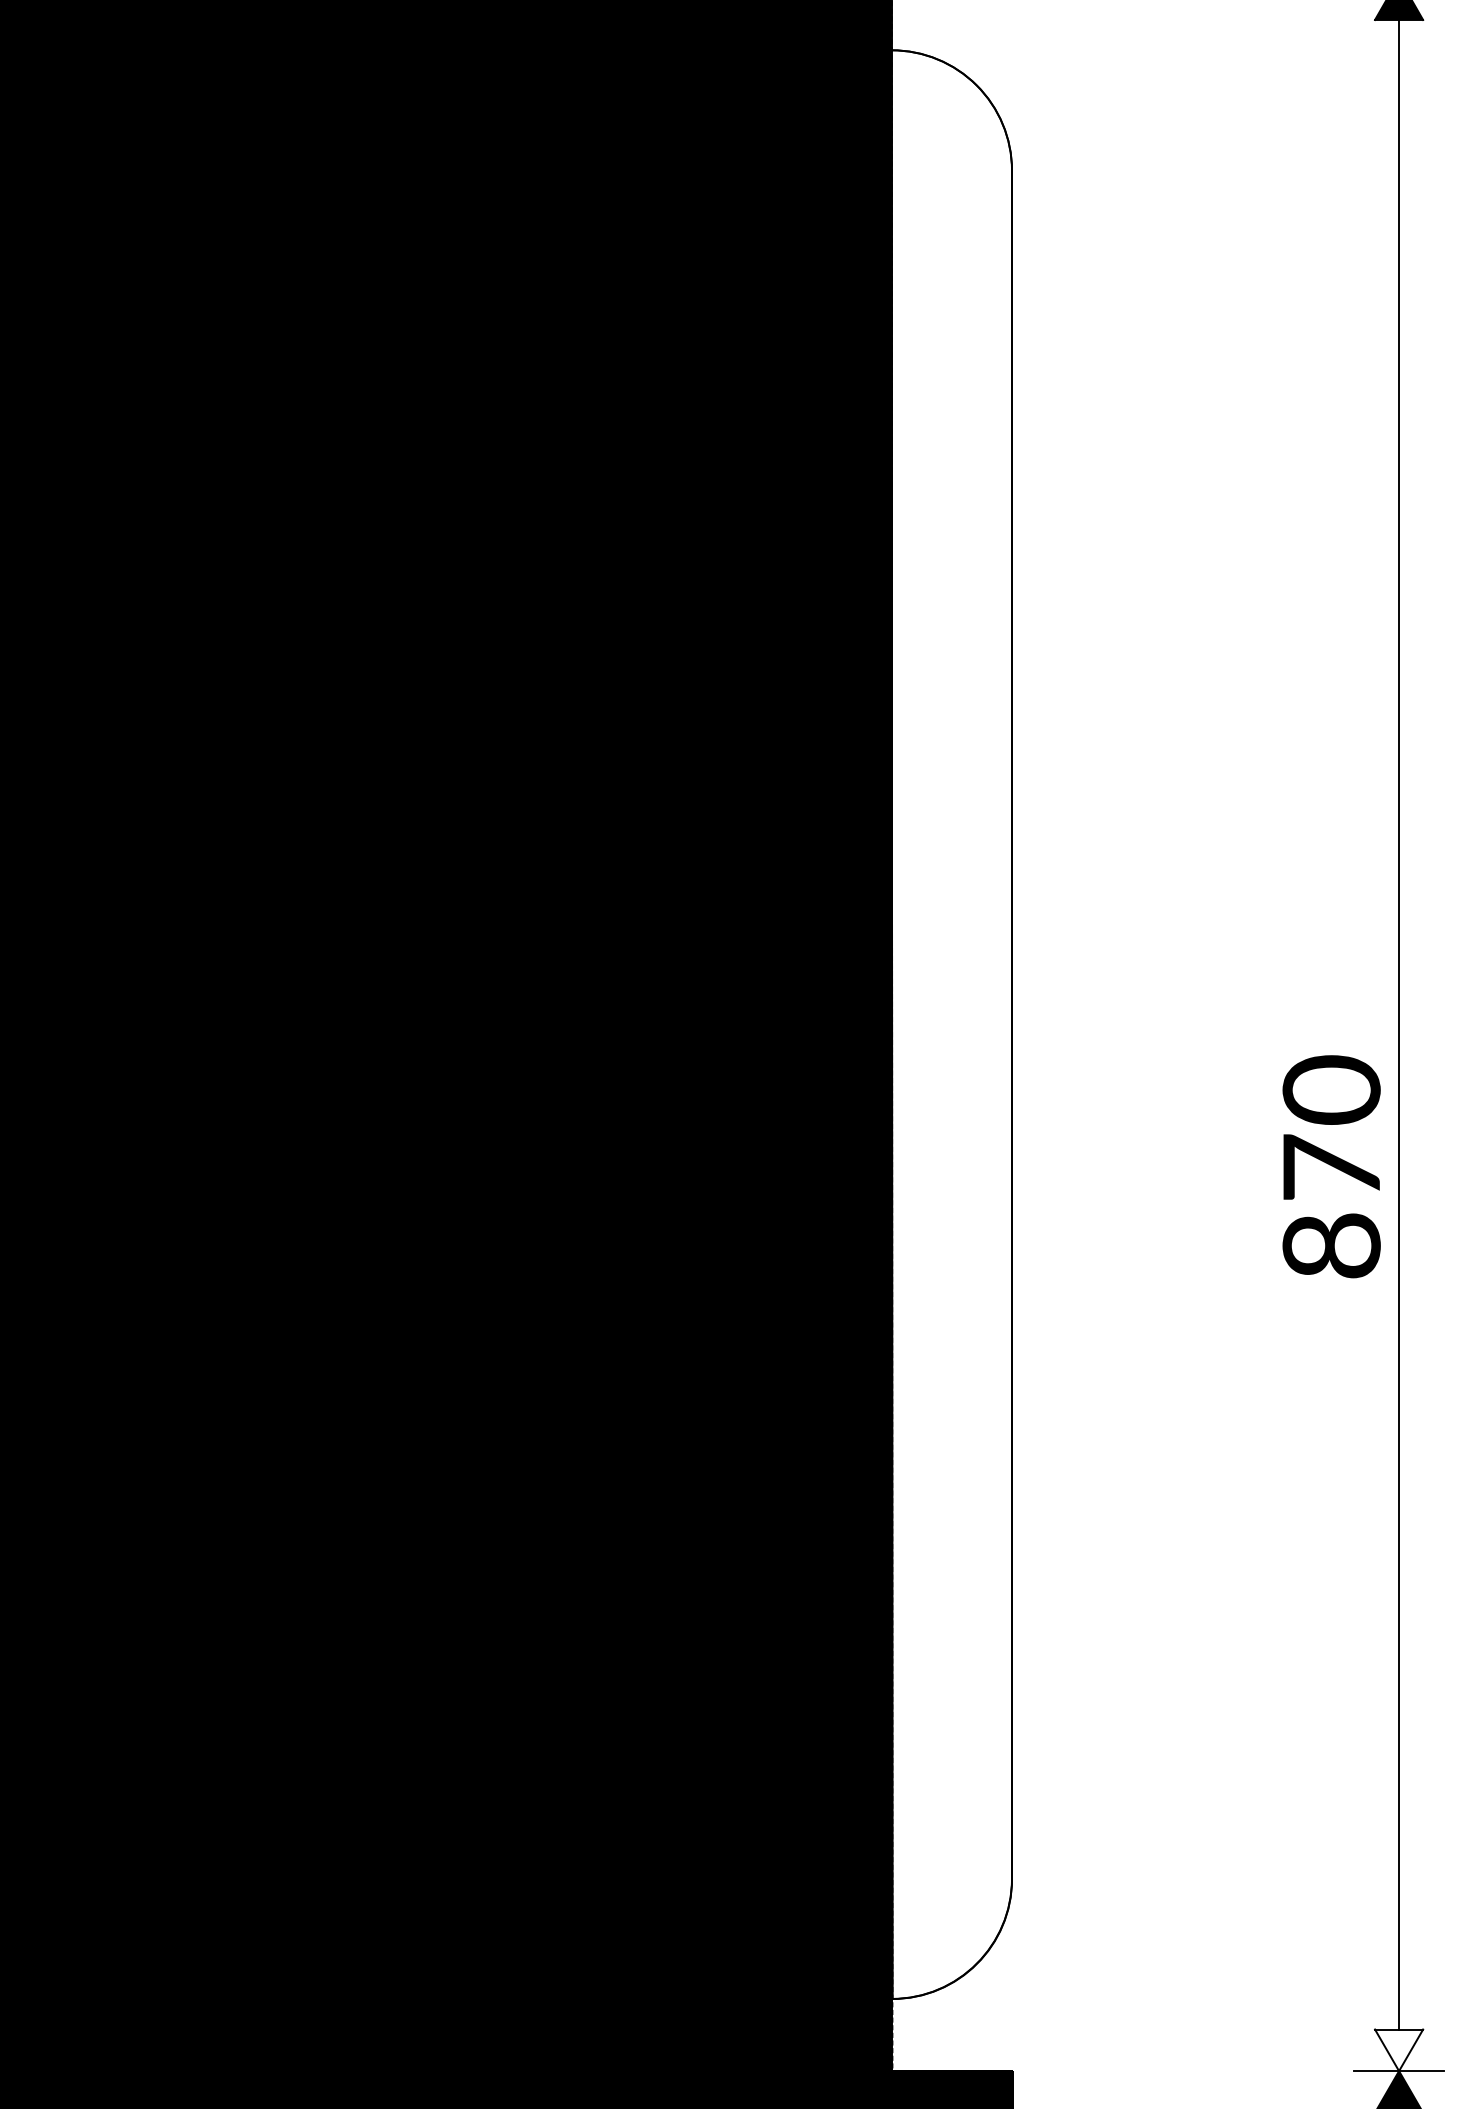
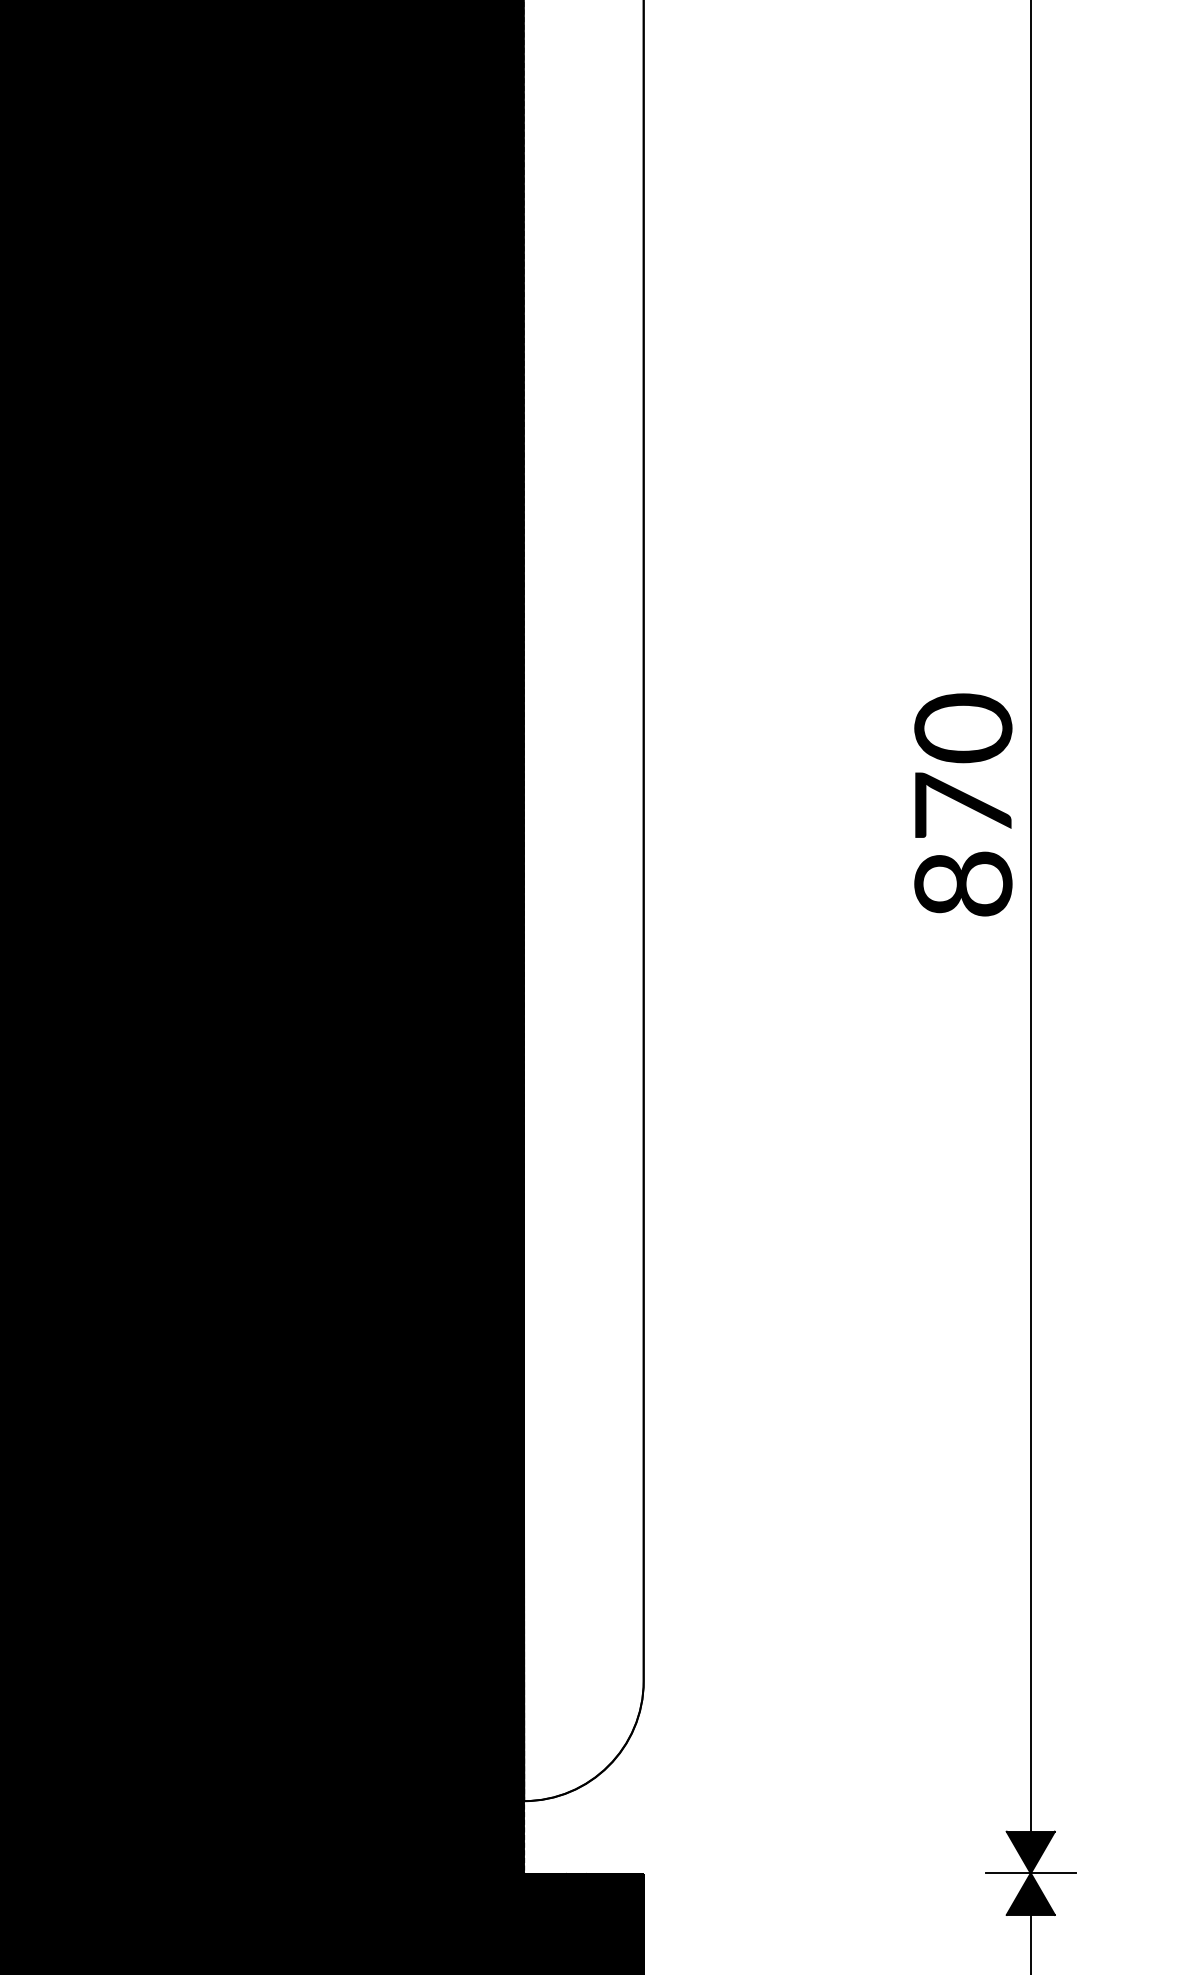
text: (1331, 1166) -> (963, 804), moved
fill: (1399, 2050) -> (1031, 1852), added

